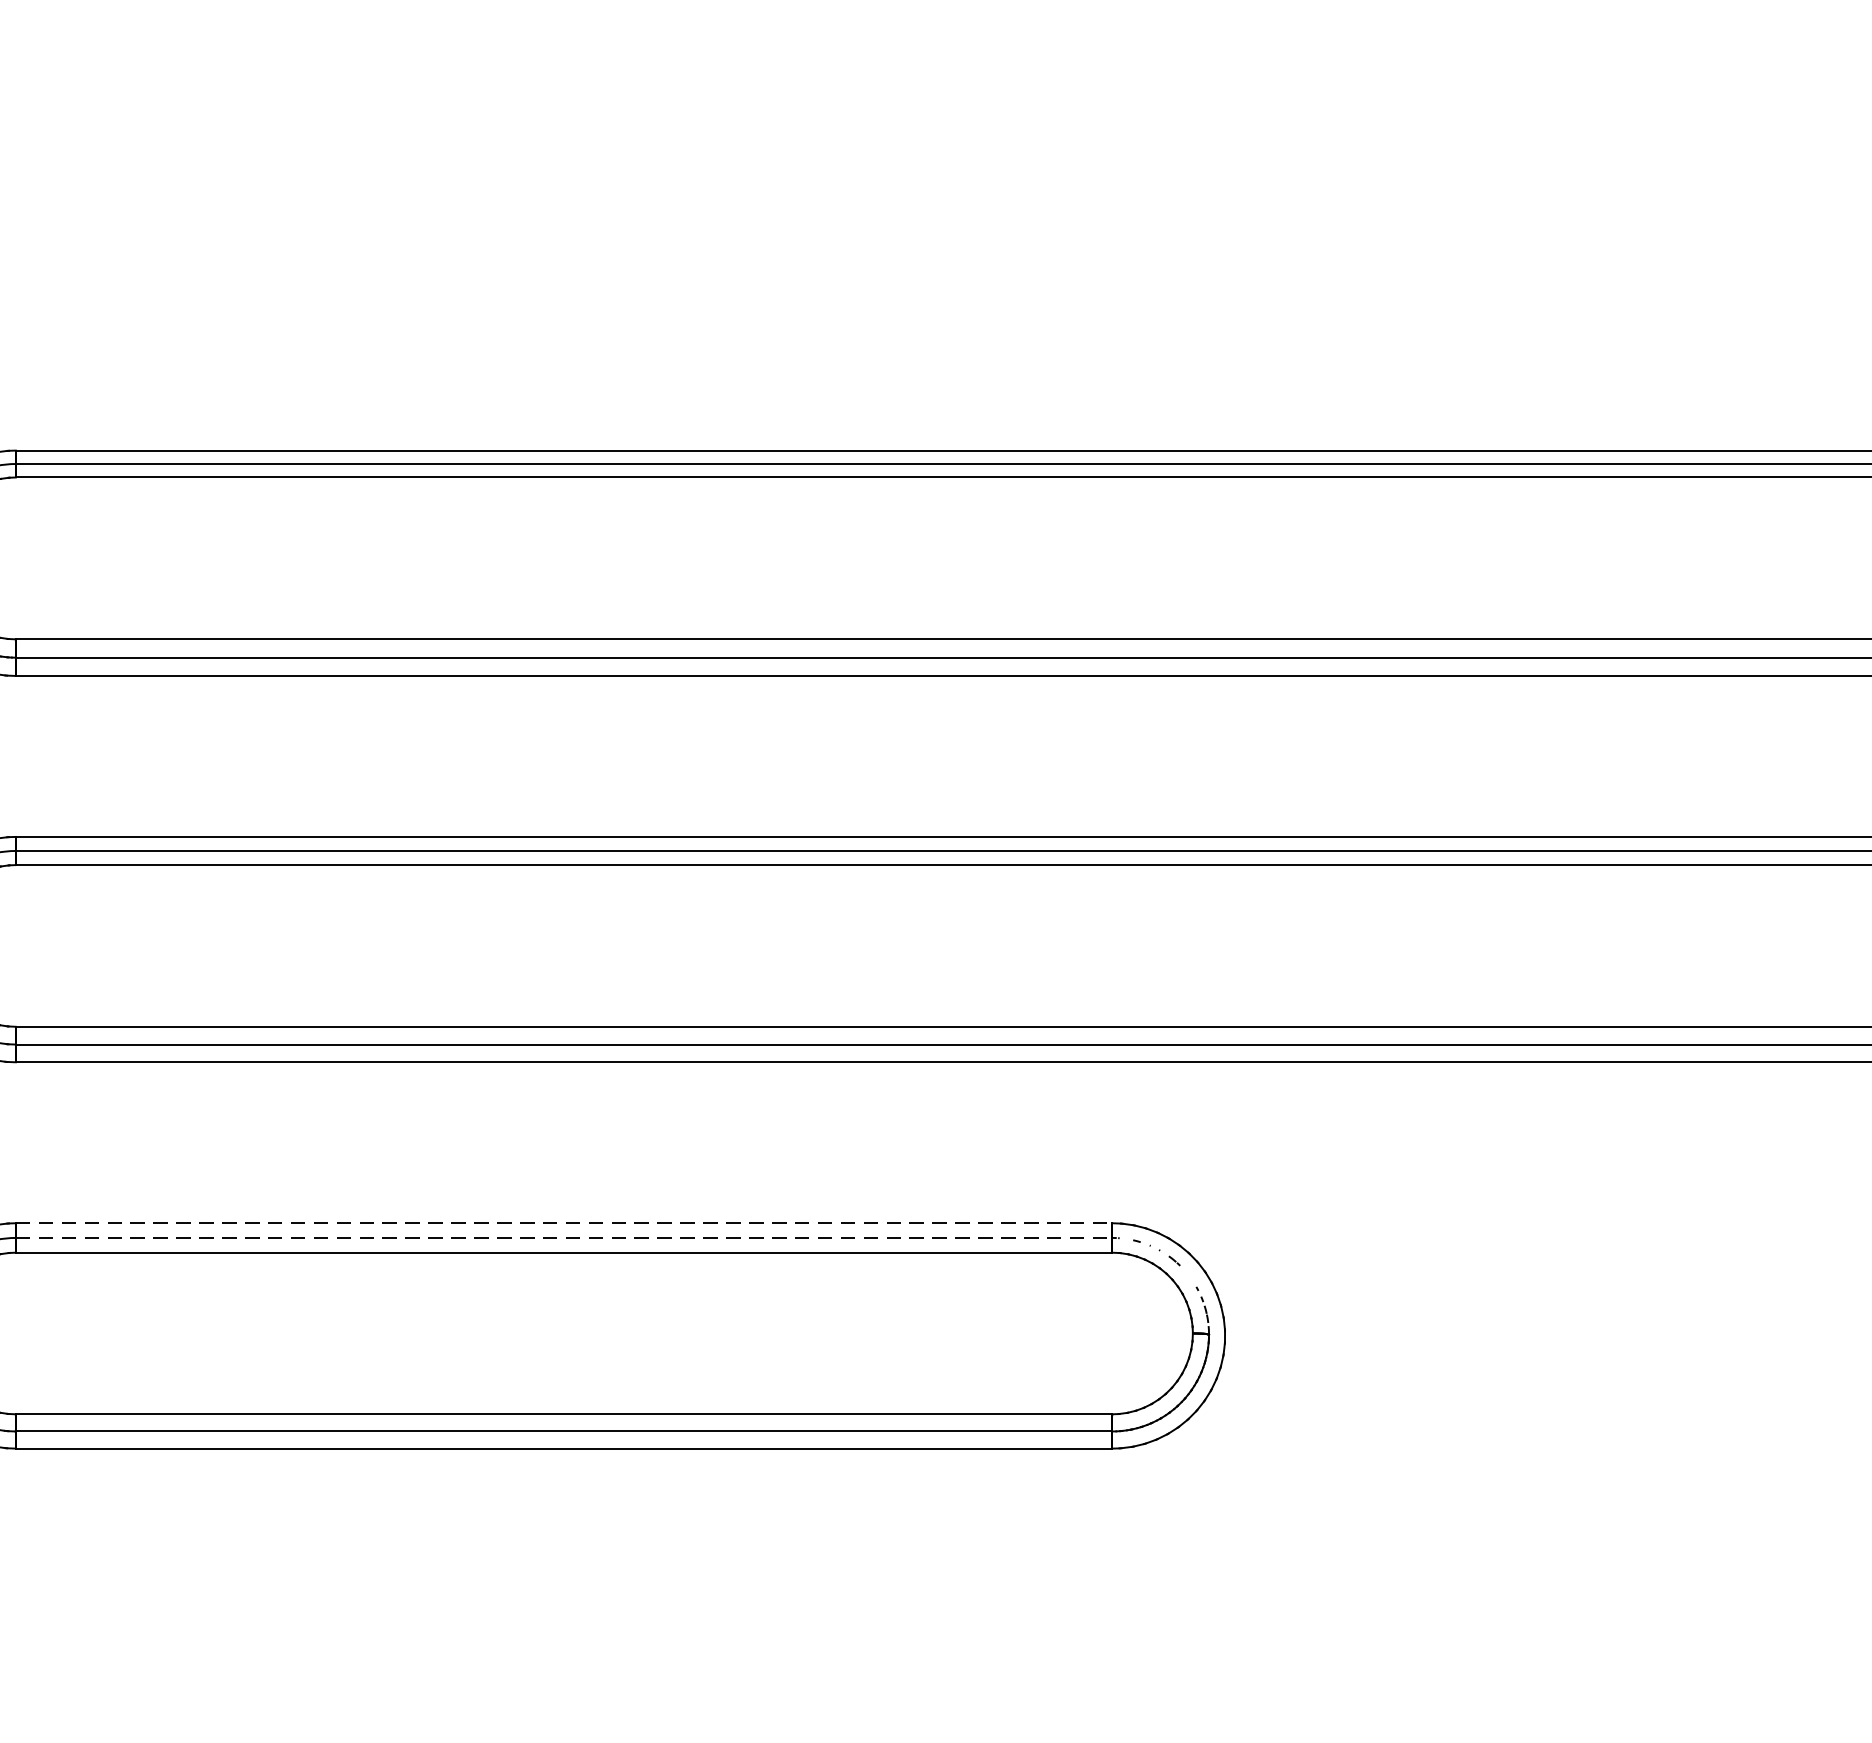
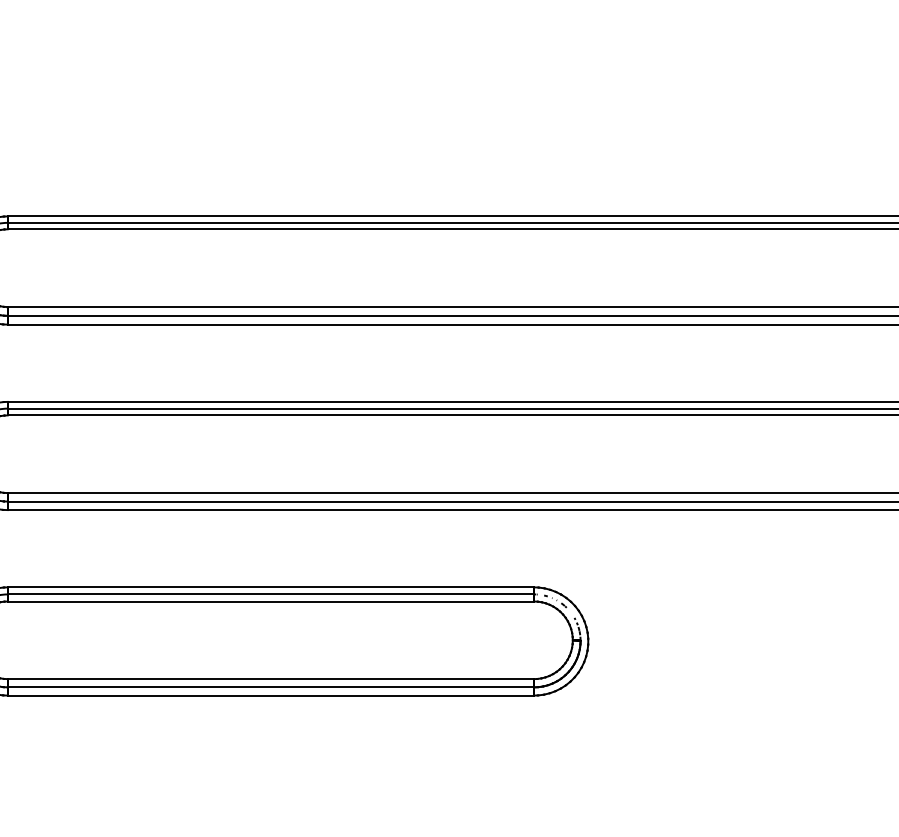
line: (565, 1223) -> (271, 587), dashed -> solid
line: (565, 1238) -> (271, 594), dashed -> solid

